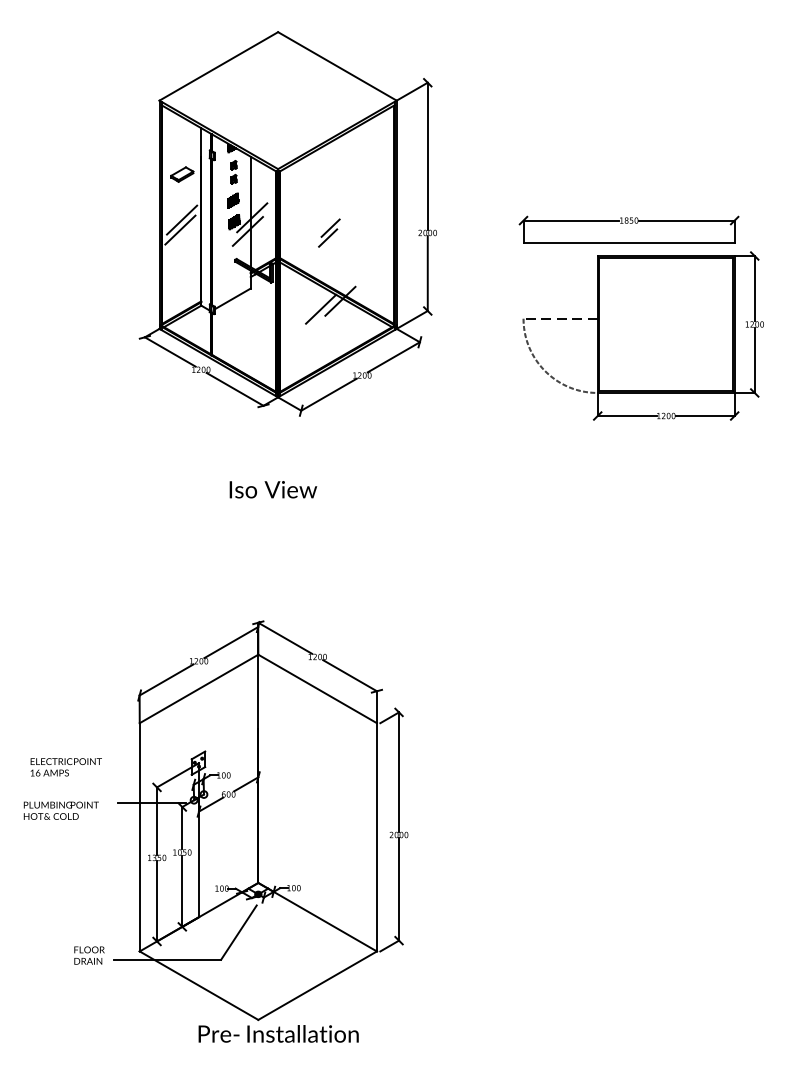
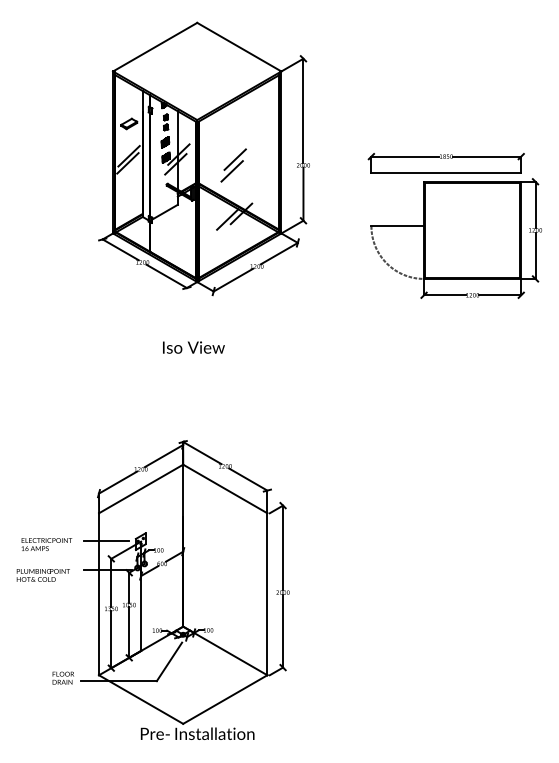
part: (329, 233) -> (233, 165), size x1.67
line: (560, 319) -> (397, 226), dashed -> solid
line: (148, 761) -> (105, 540), added

